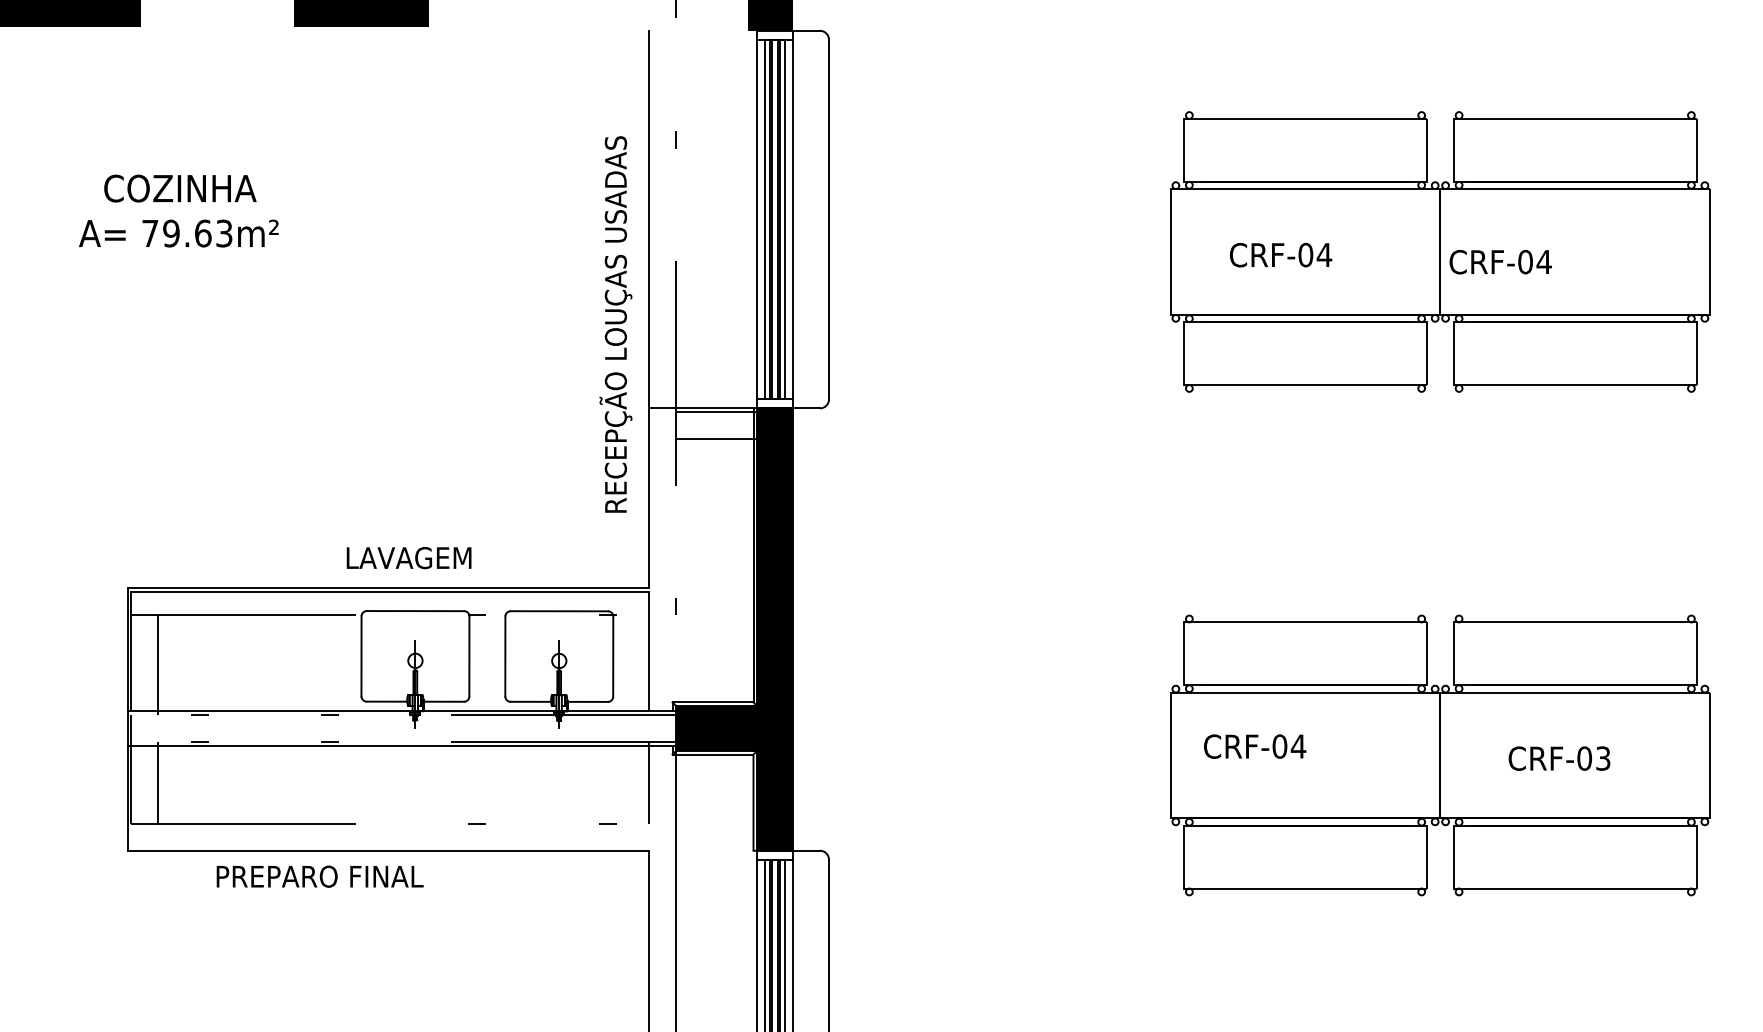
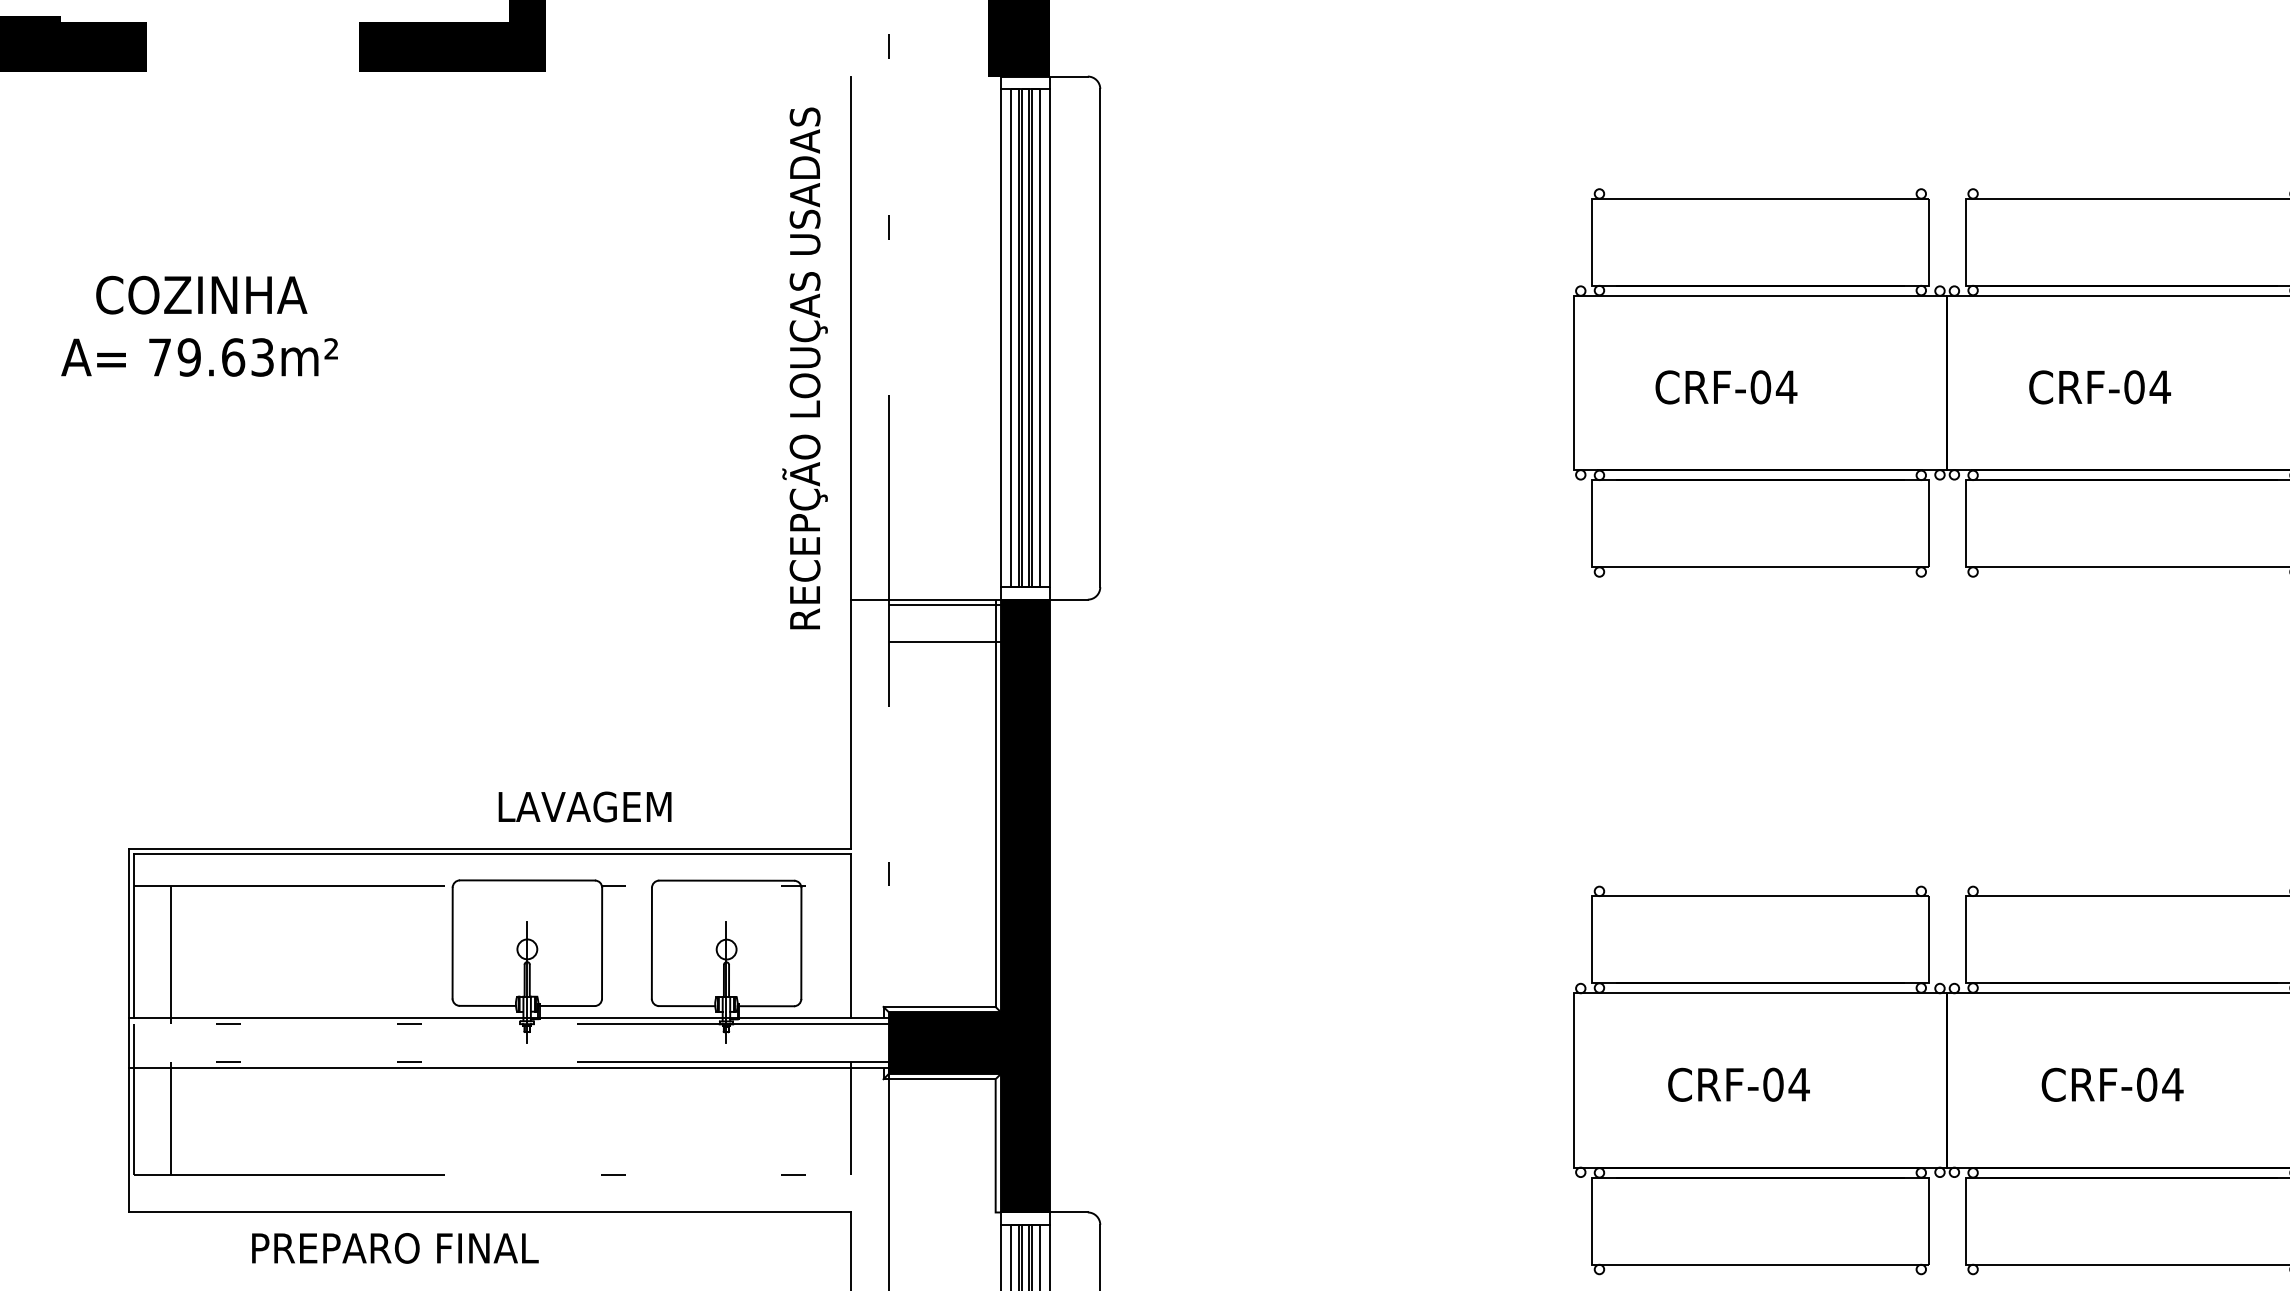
text: (1500, 261) -> (2099, 386), moved
text: (615, 324) -> (804, 368), moved
text: (408, 558) -> (584, 807), moved
text: (1255, 746) -> (1739, 1084), moved
text: (1603, 758) -> (2173, 1084), CRF-03 -> CRF-04

